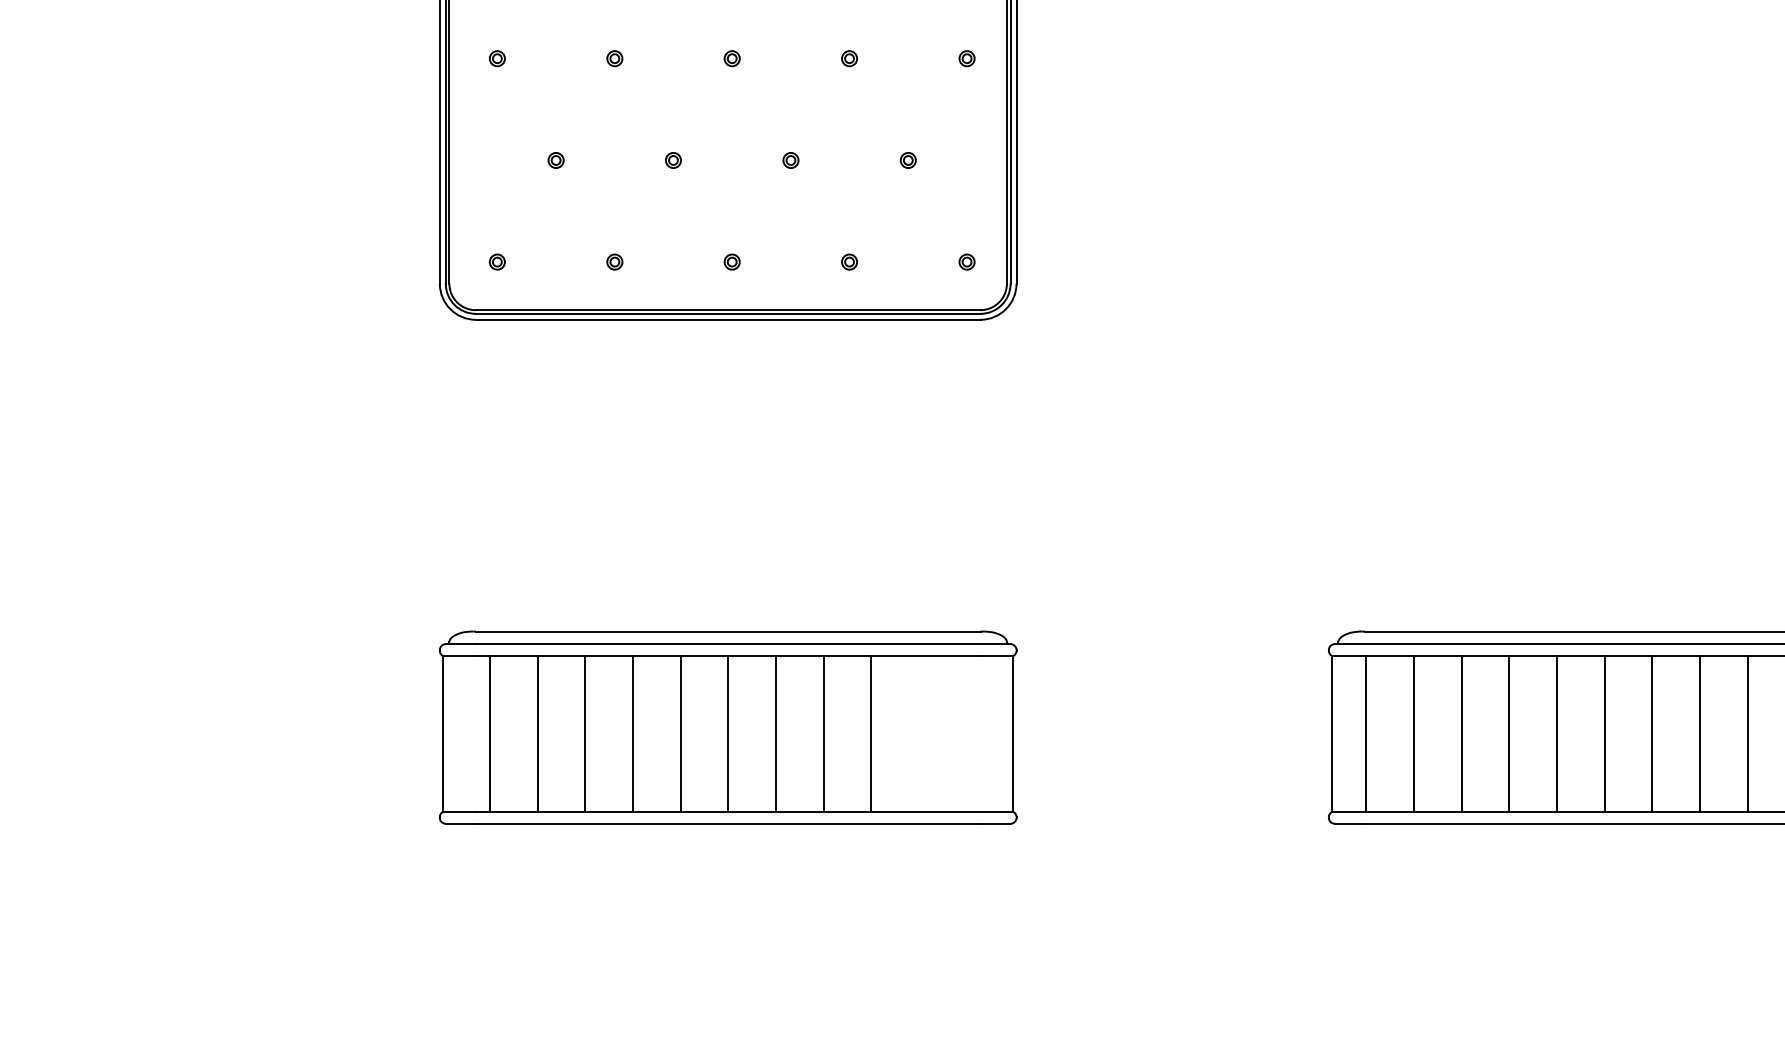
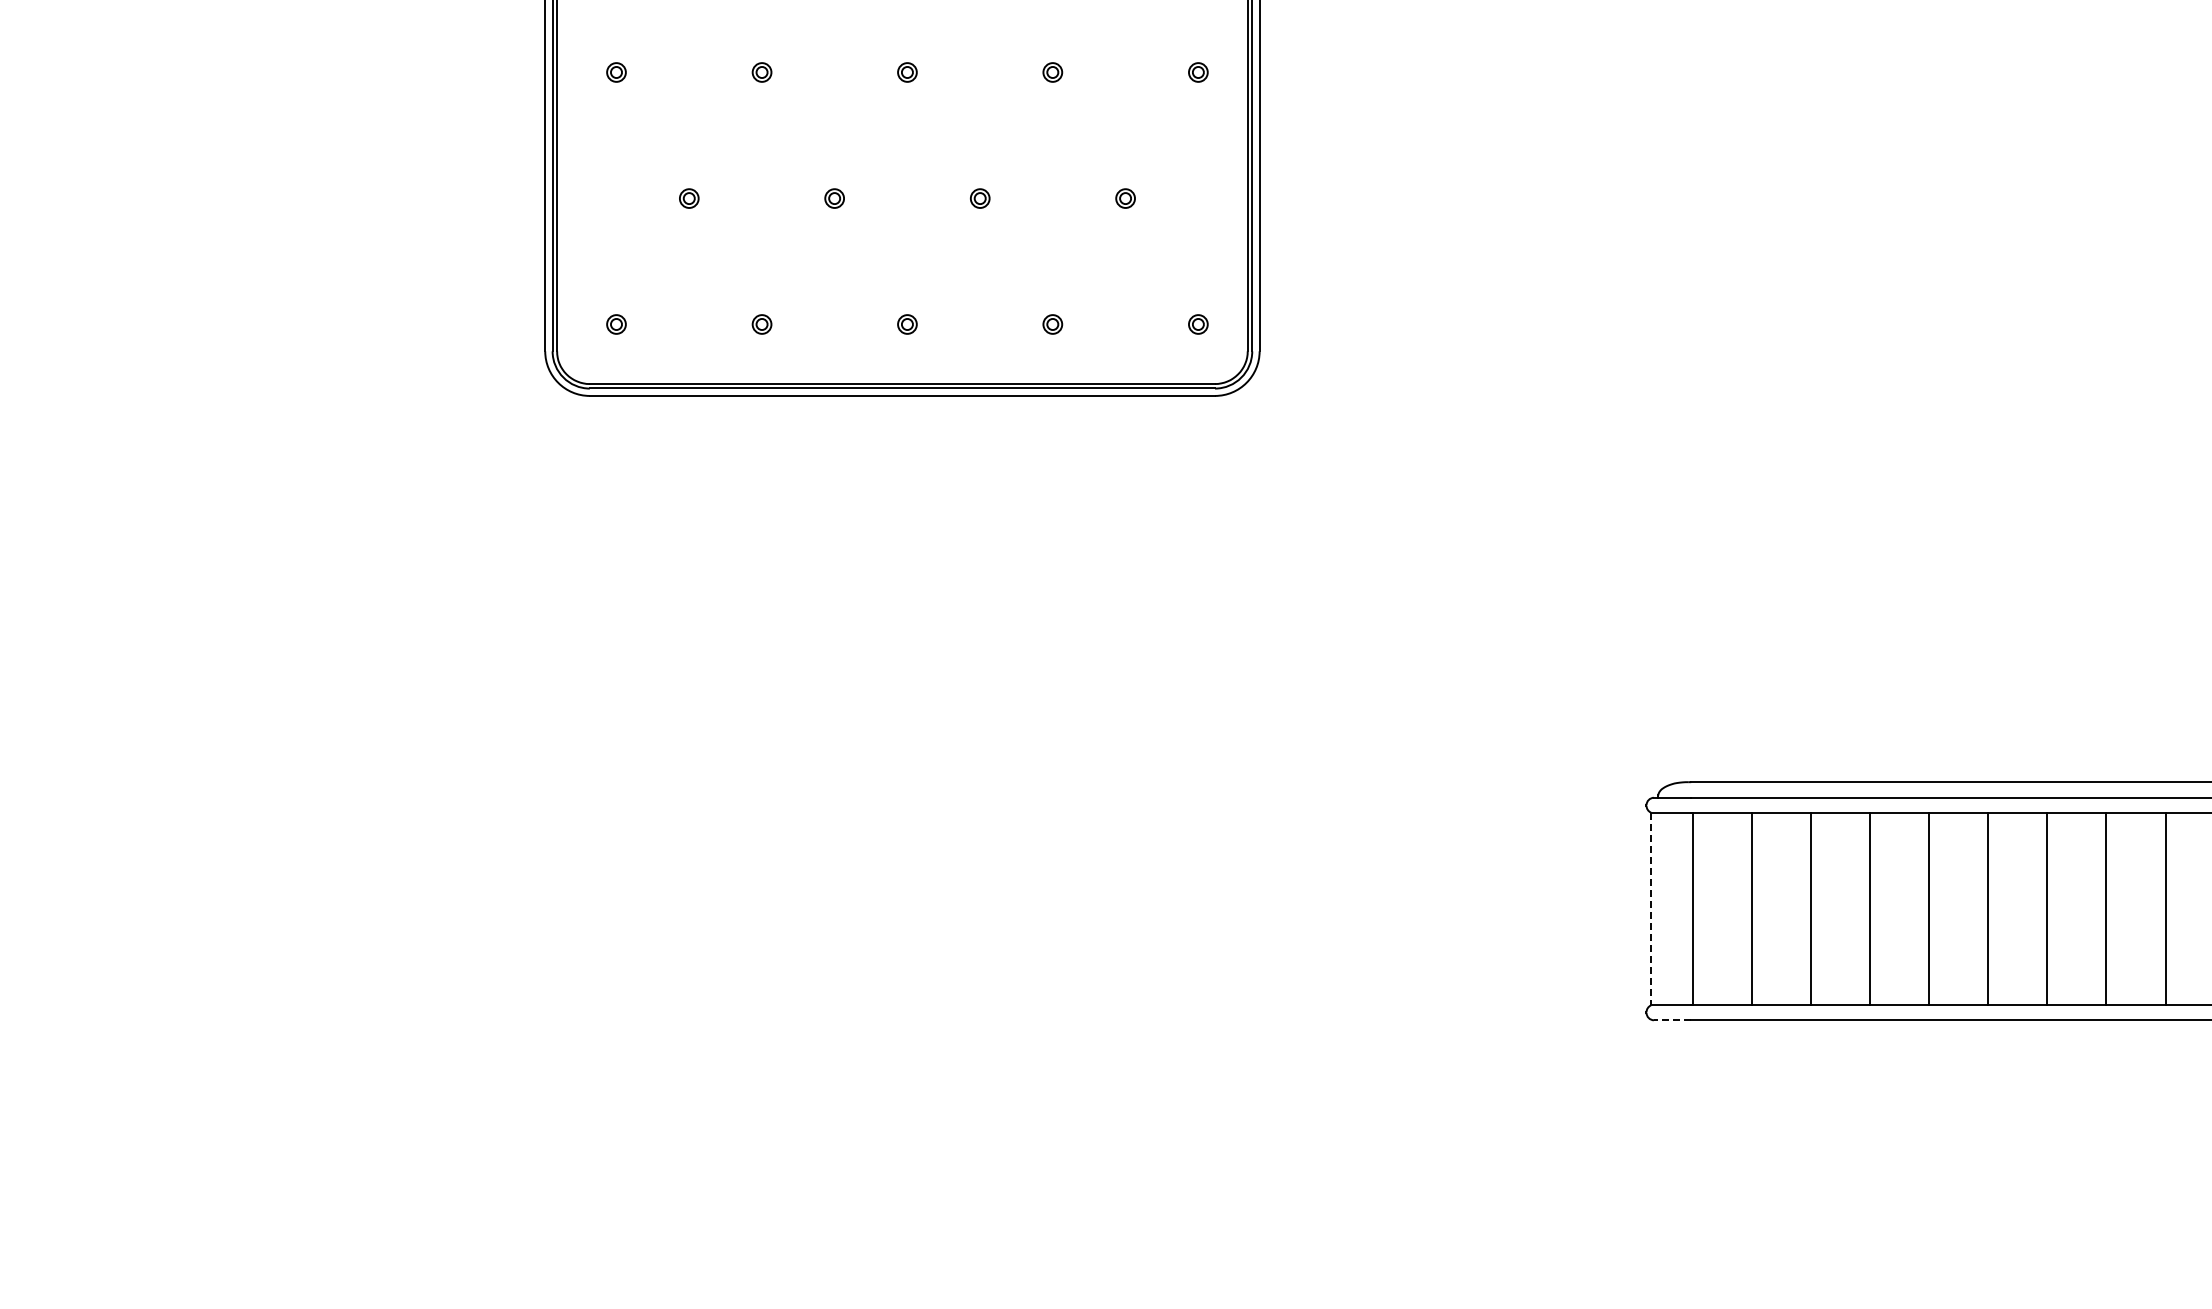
part: (728, 727) -> (902, 901), removed
line: (1332, 734) -> (1650, 909), solid -> dashed
line: (1349, 823) -> (1672, 1020), solid -> dashed

